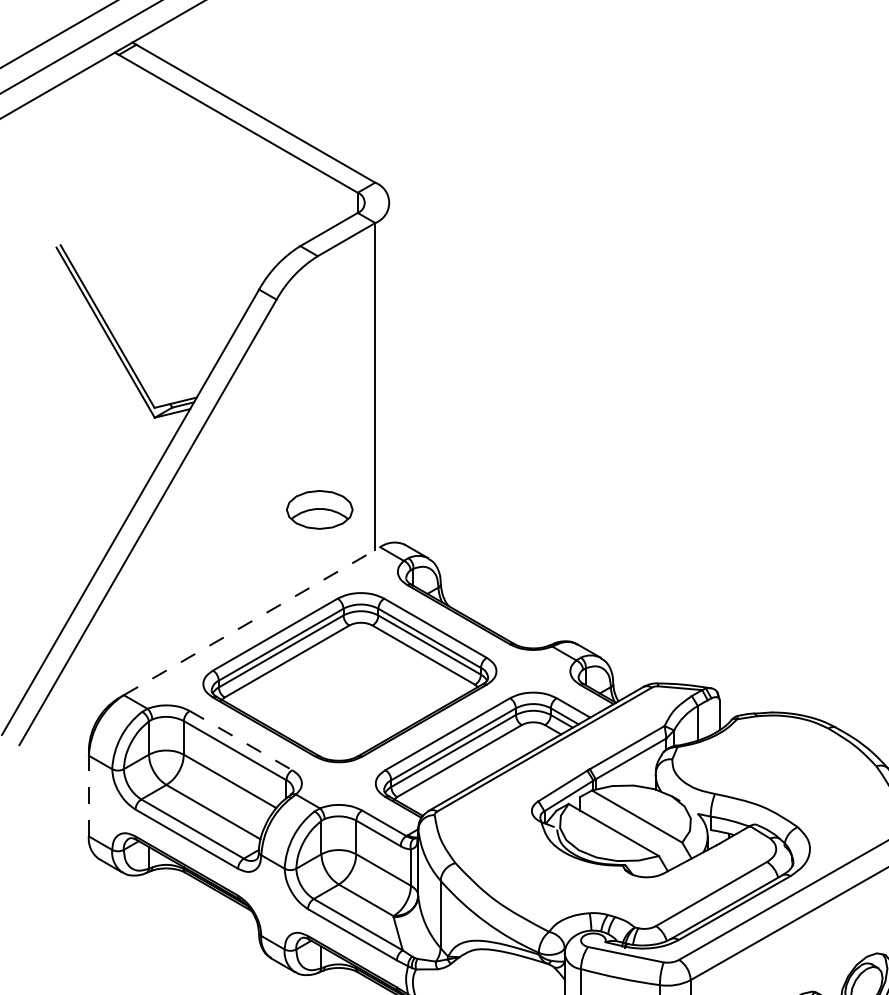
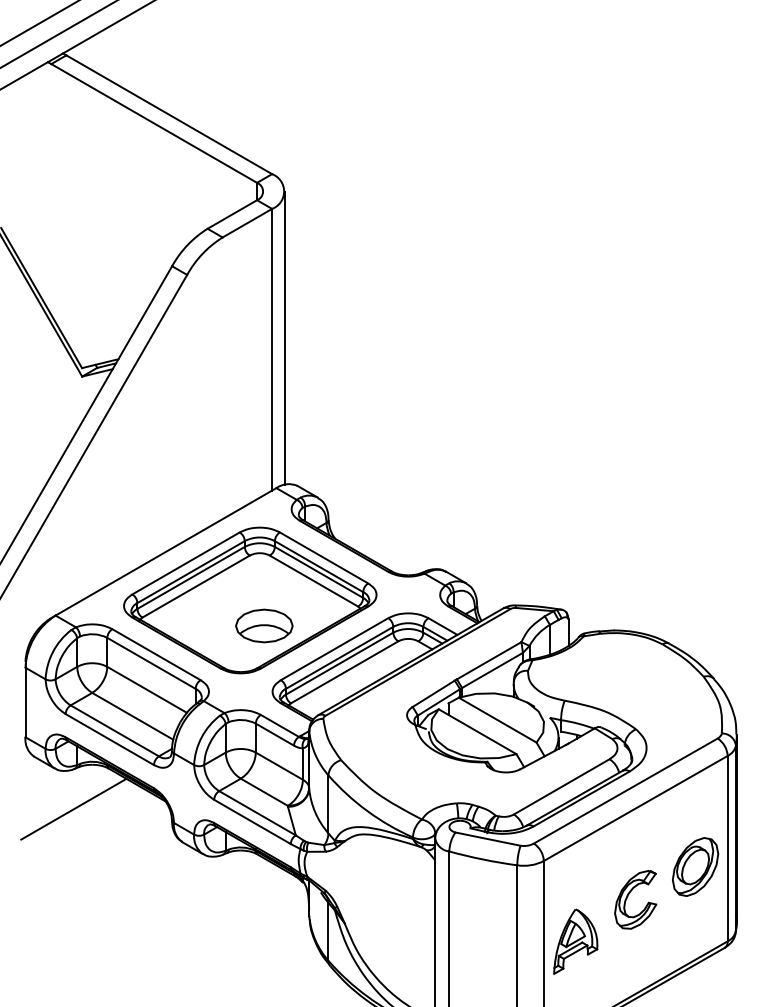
line: (389, 372) -> (284, 337), added
part: (319, 509) -> (264, 625), moved
line: (252, 620) -> (166, 551), dashed -> solid
line: (240, 740) -> (156, 654), dashed -> solid
line: (88, 796) -> (25, 702), dashed -> solid
line: (144, 919) -> (73, 808), added

